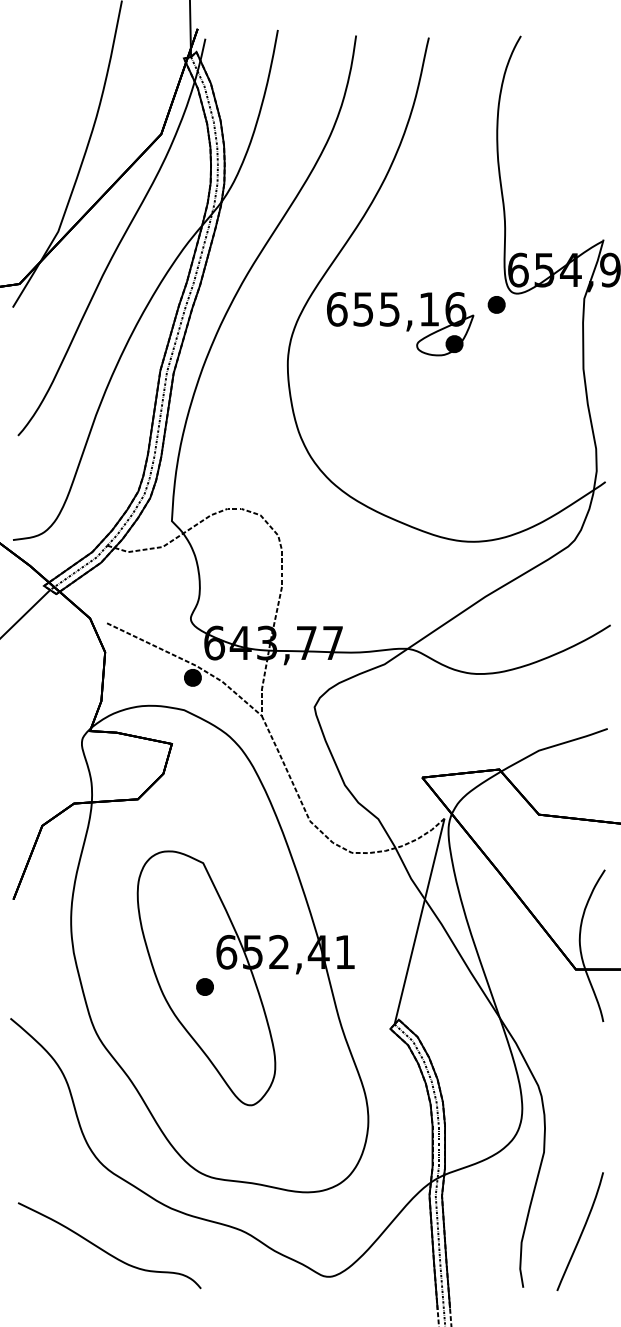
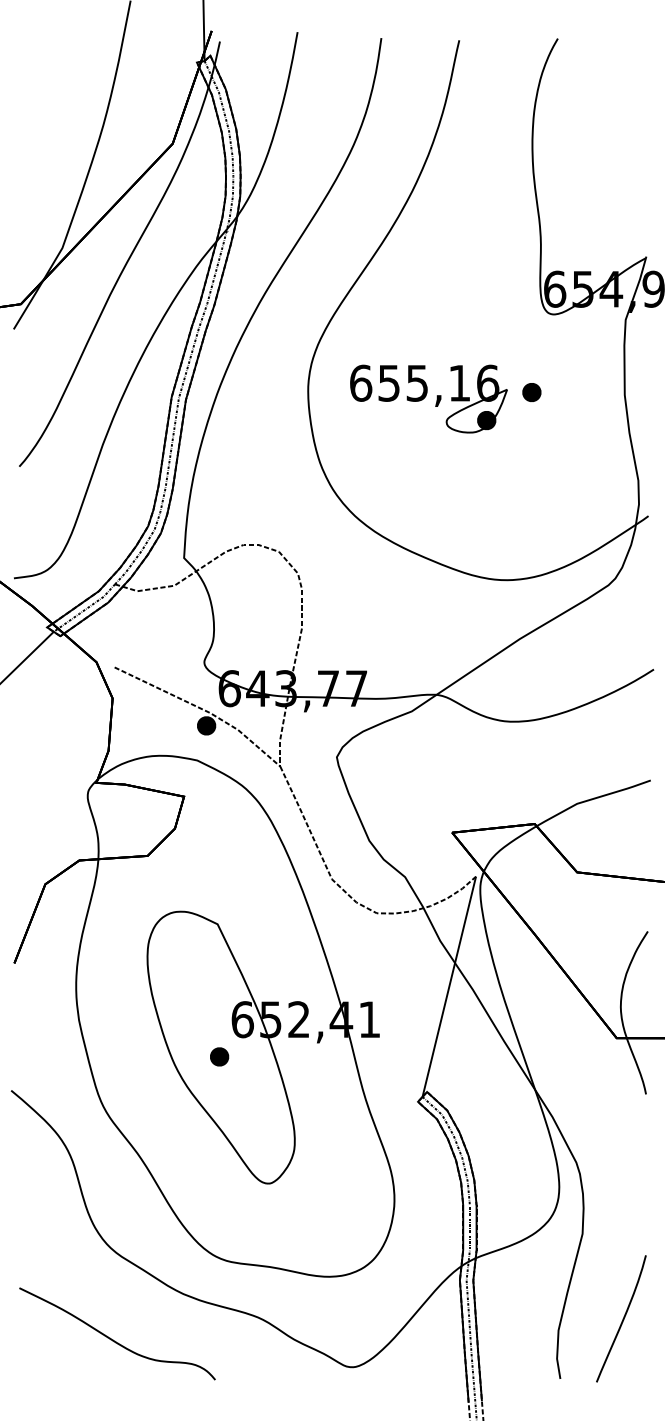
part: (496, 304) -> (531, 392), moved
part: (400, 323) -> (428, 398), moved

